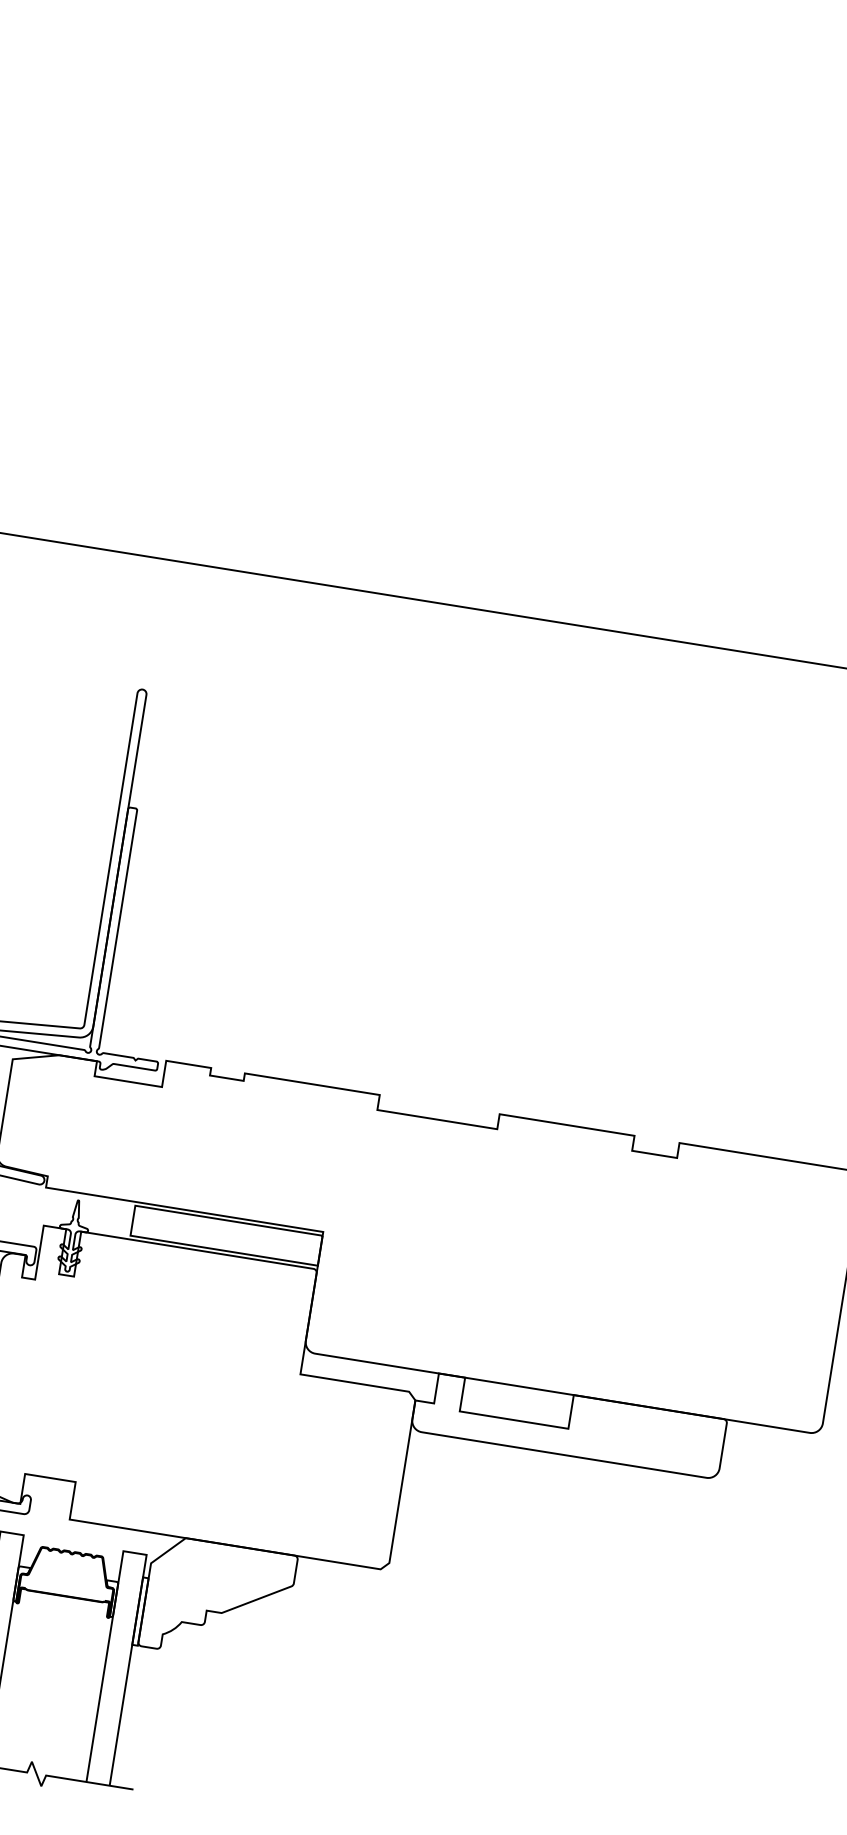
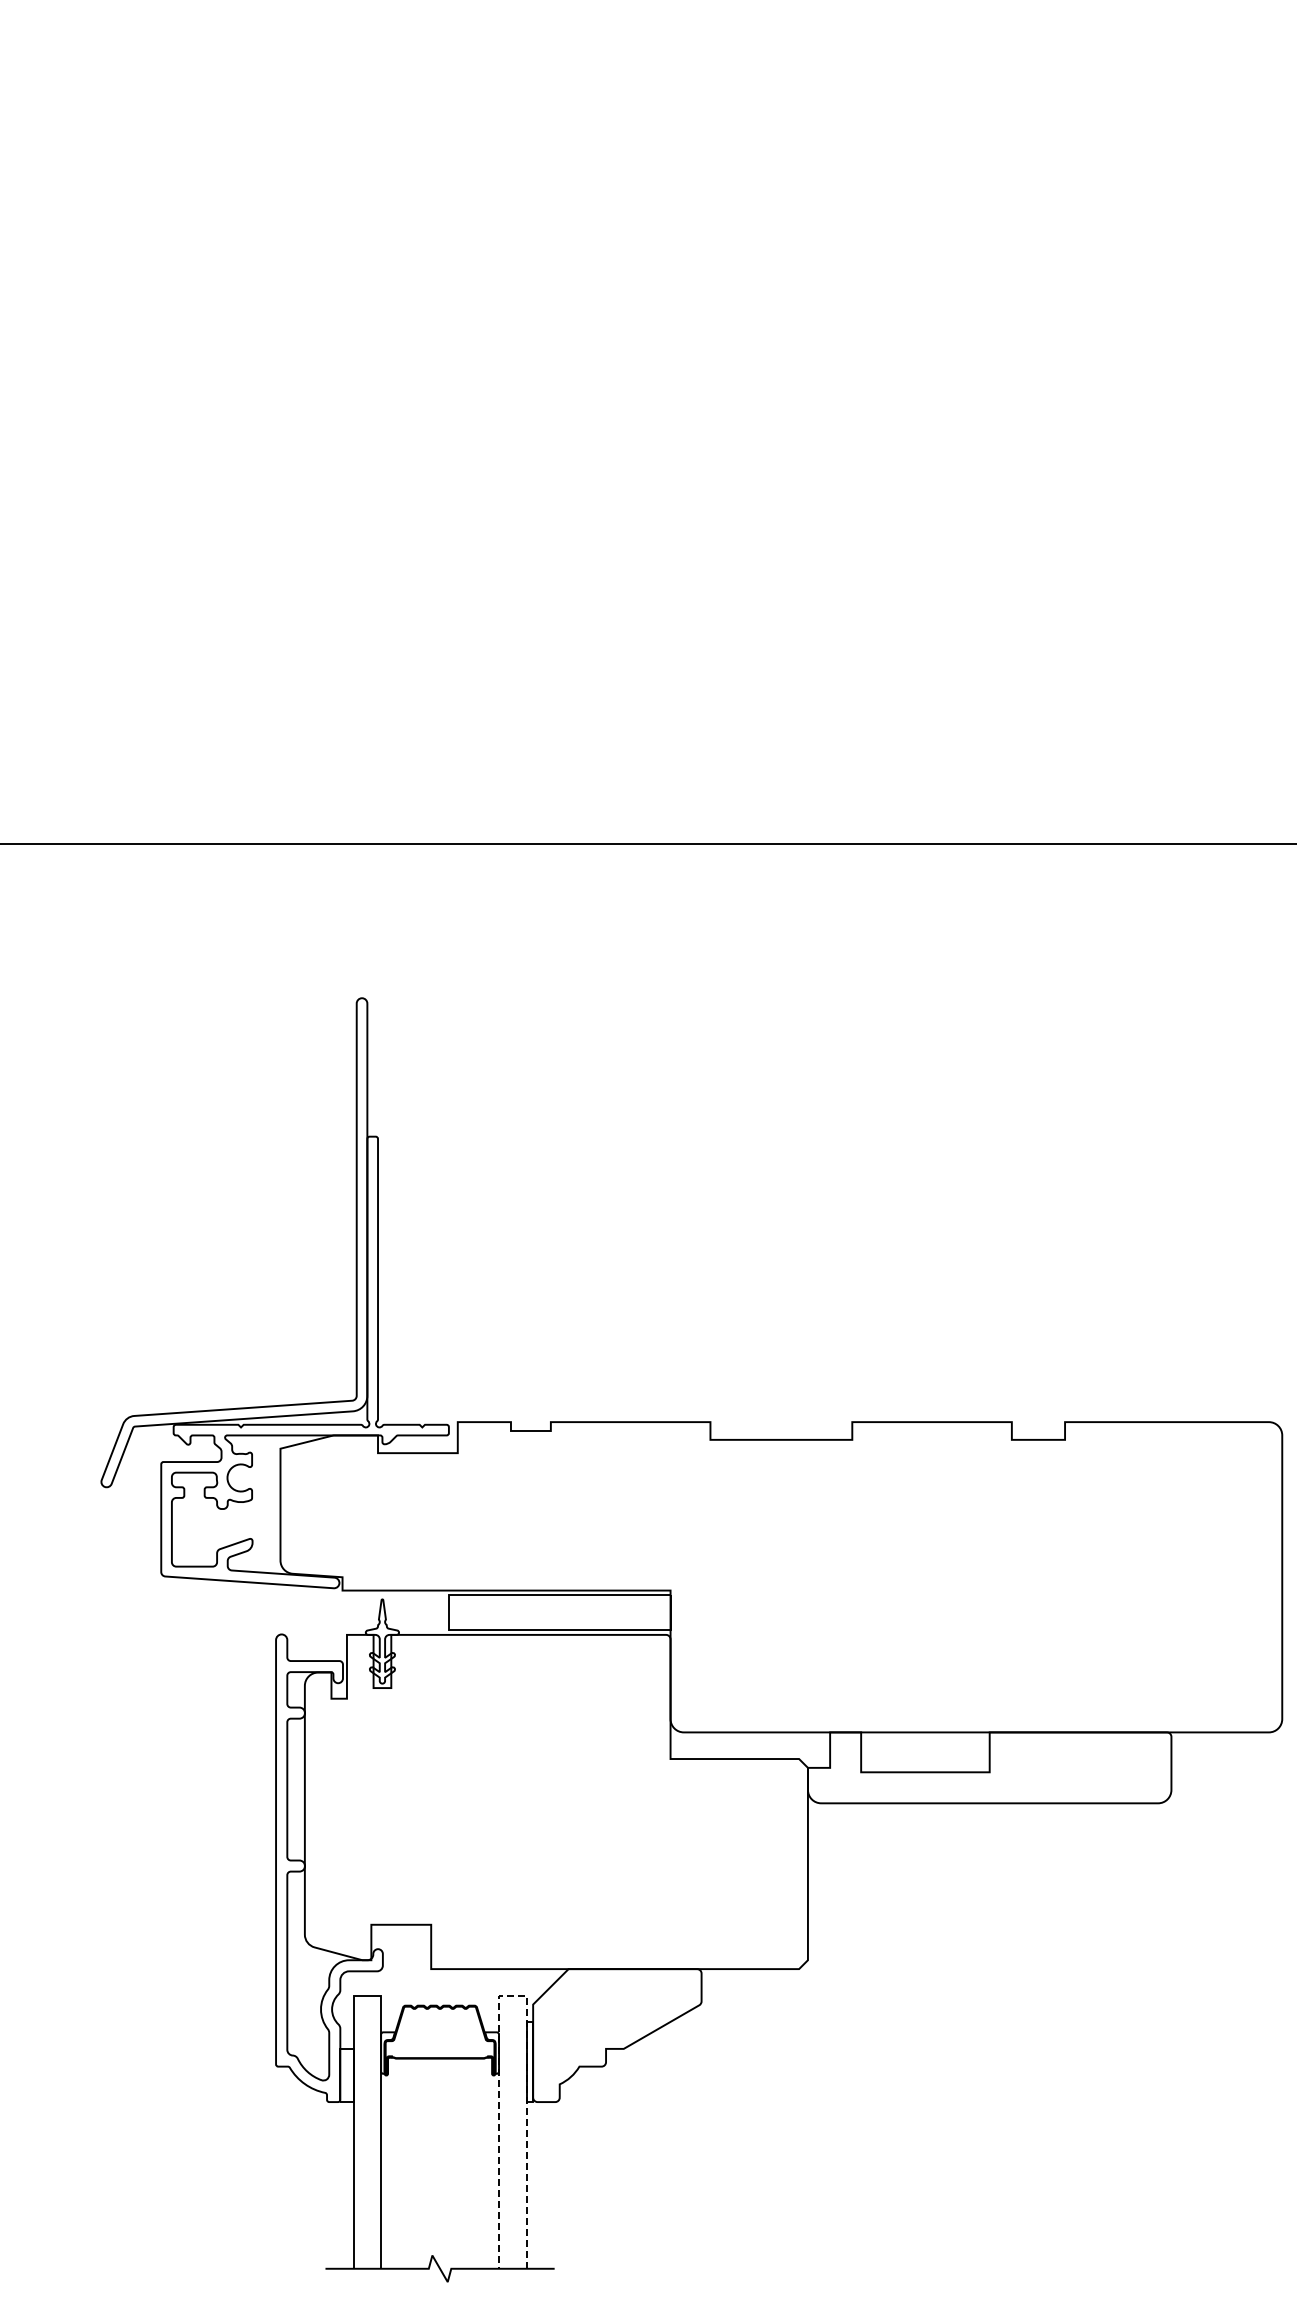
line: (134, 1552) -> (512, 1995), solid -> dashed

